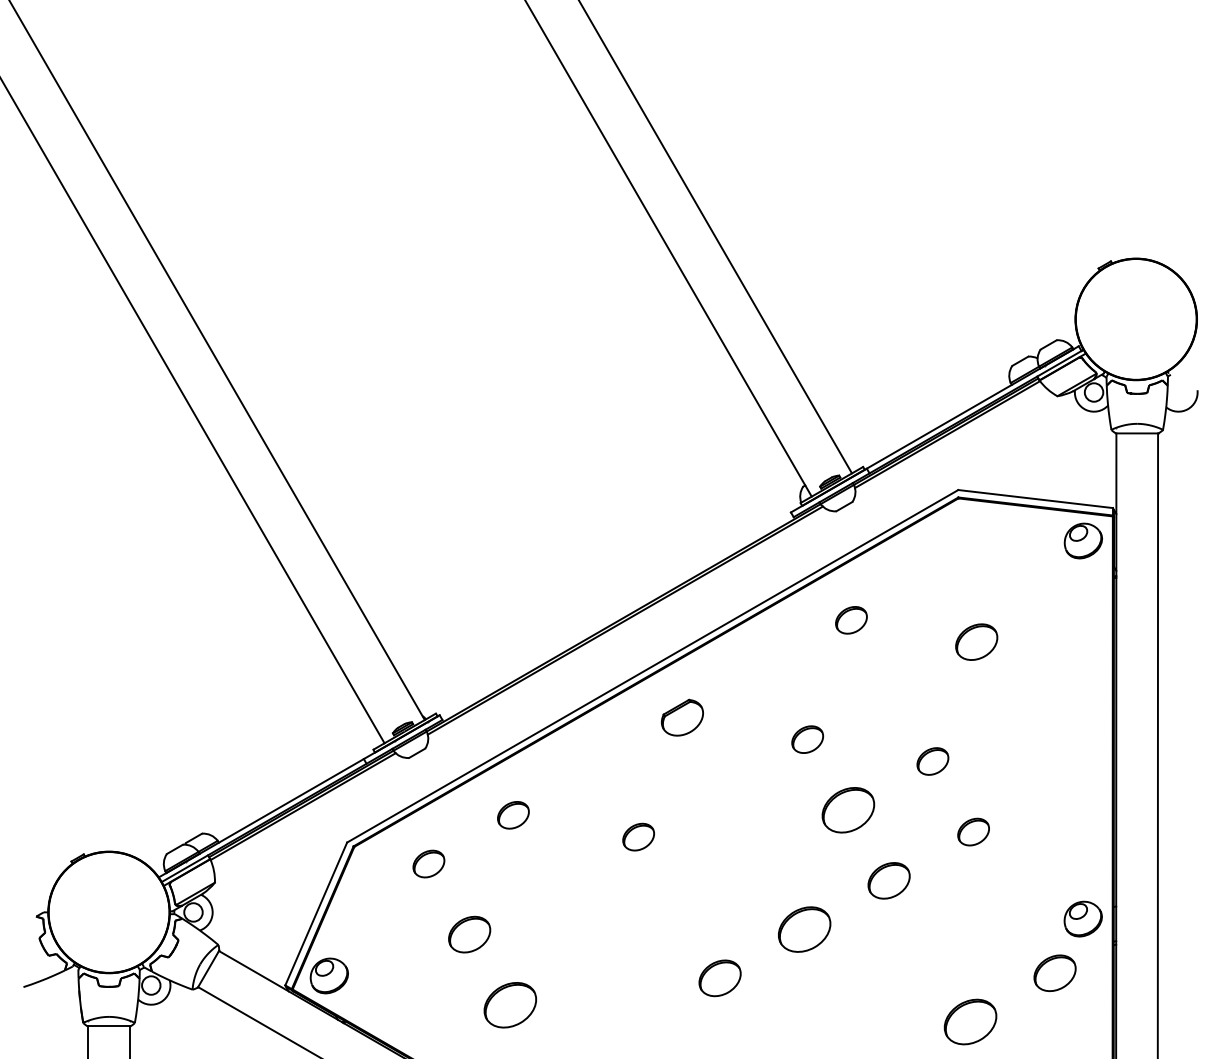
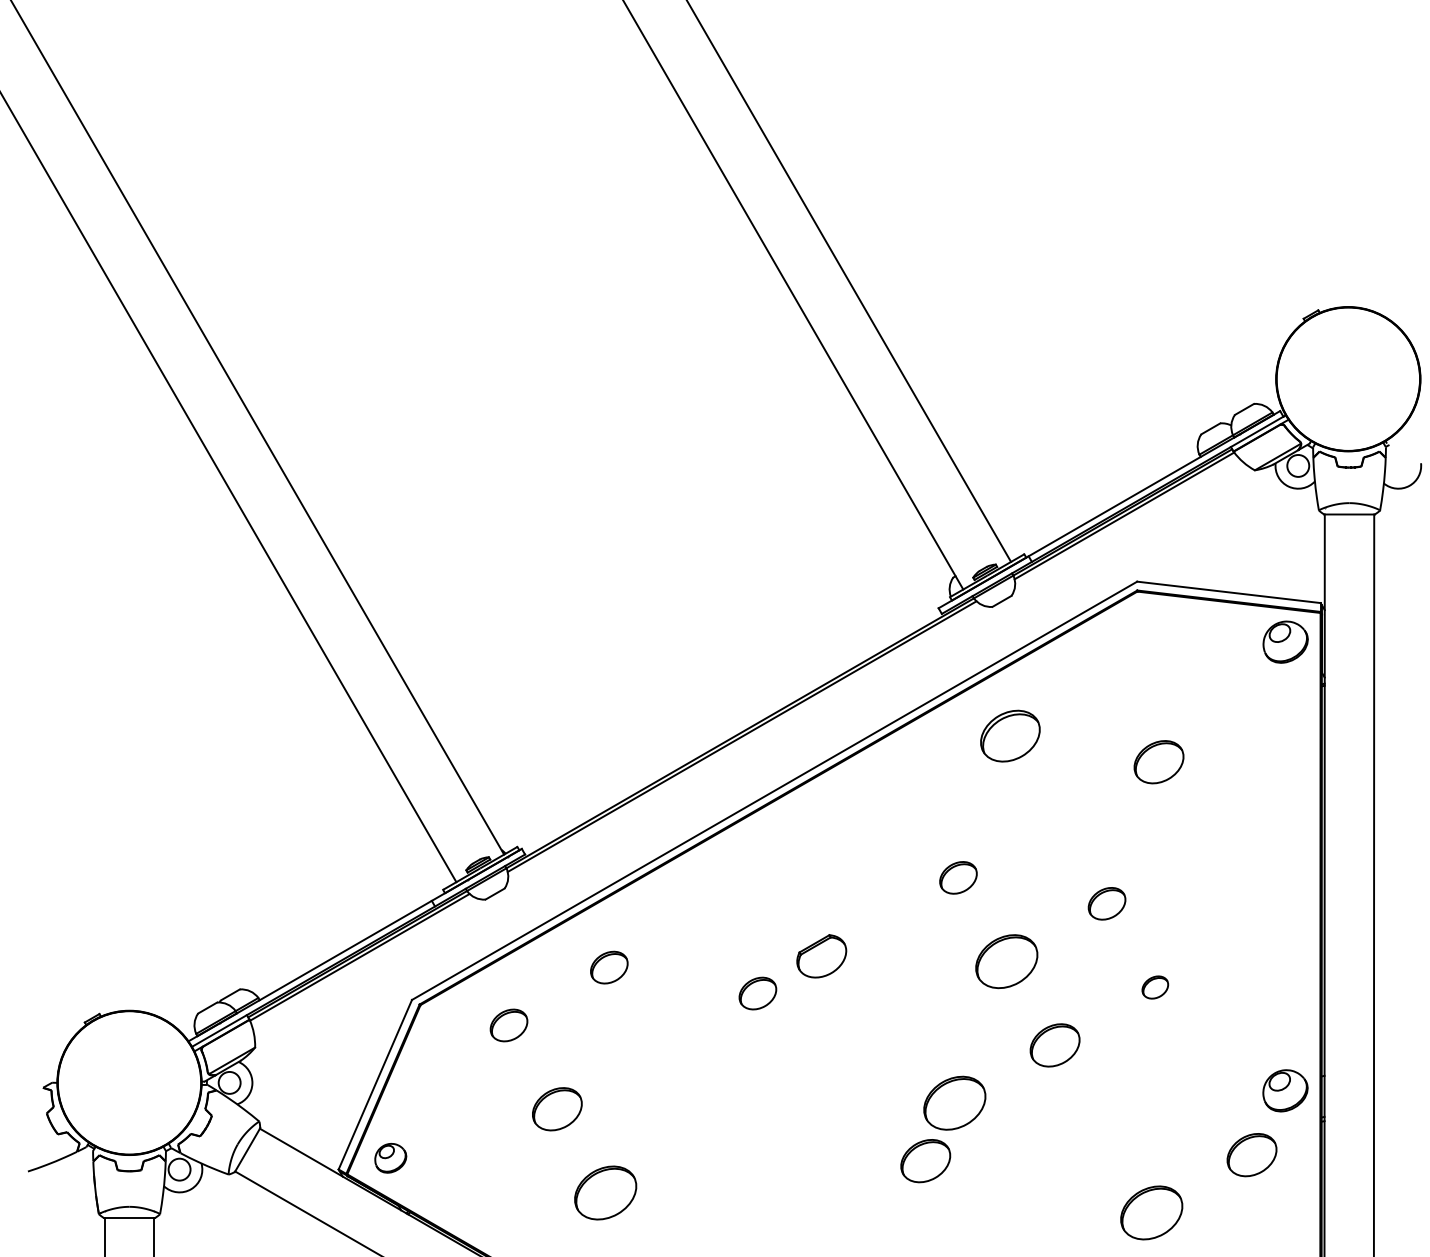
part: (851, 620) -> (1010, 736), size x1.6
part: (682, 717) -> (821, 956), moved
part: (973, 831) -> (1155, 986), size x0.7
part: (328, 975) -> (389, 1157), size x0.7
part: (719, 978) -> (925, 1161), moved

